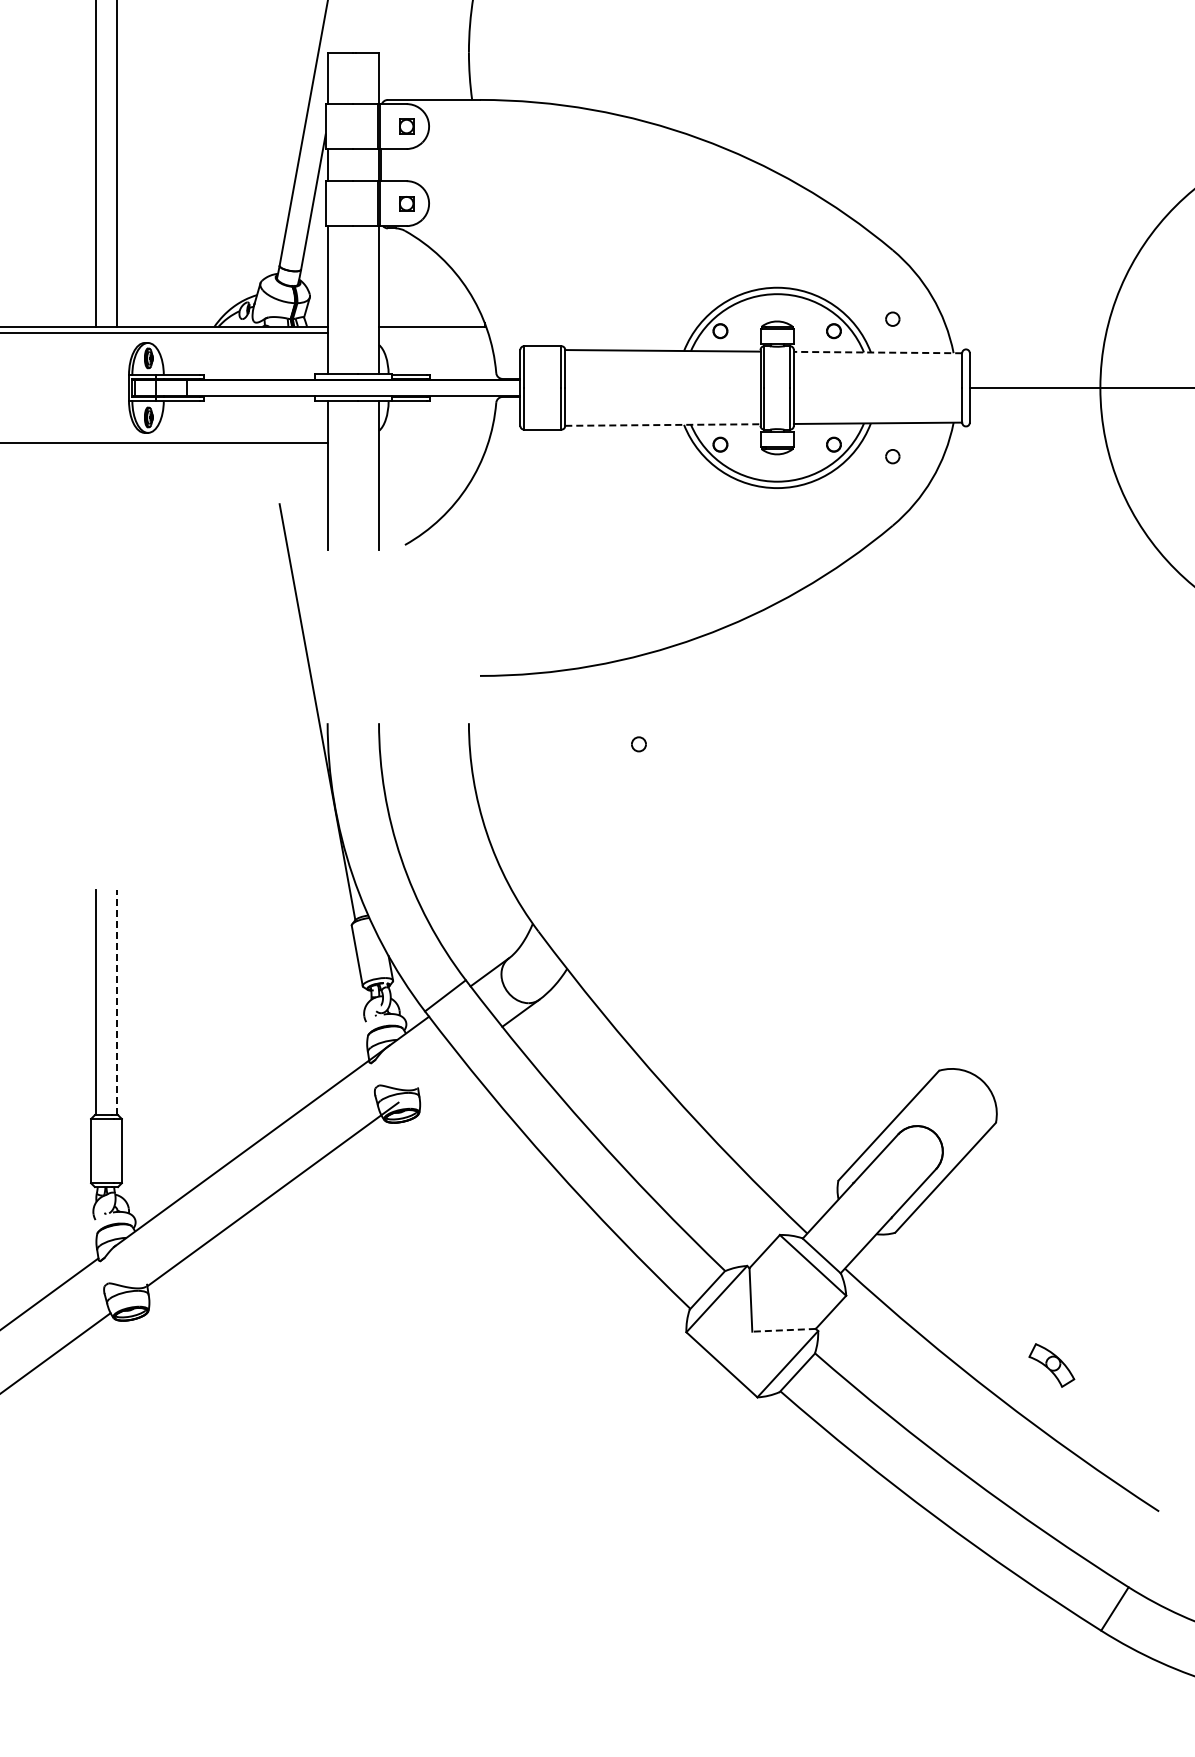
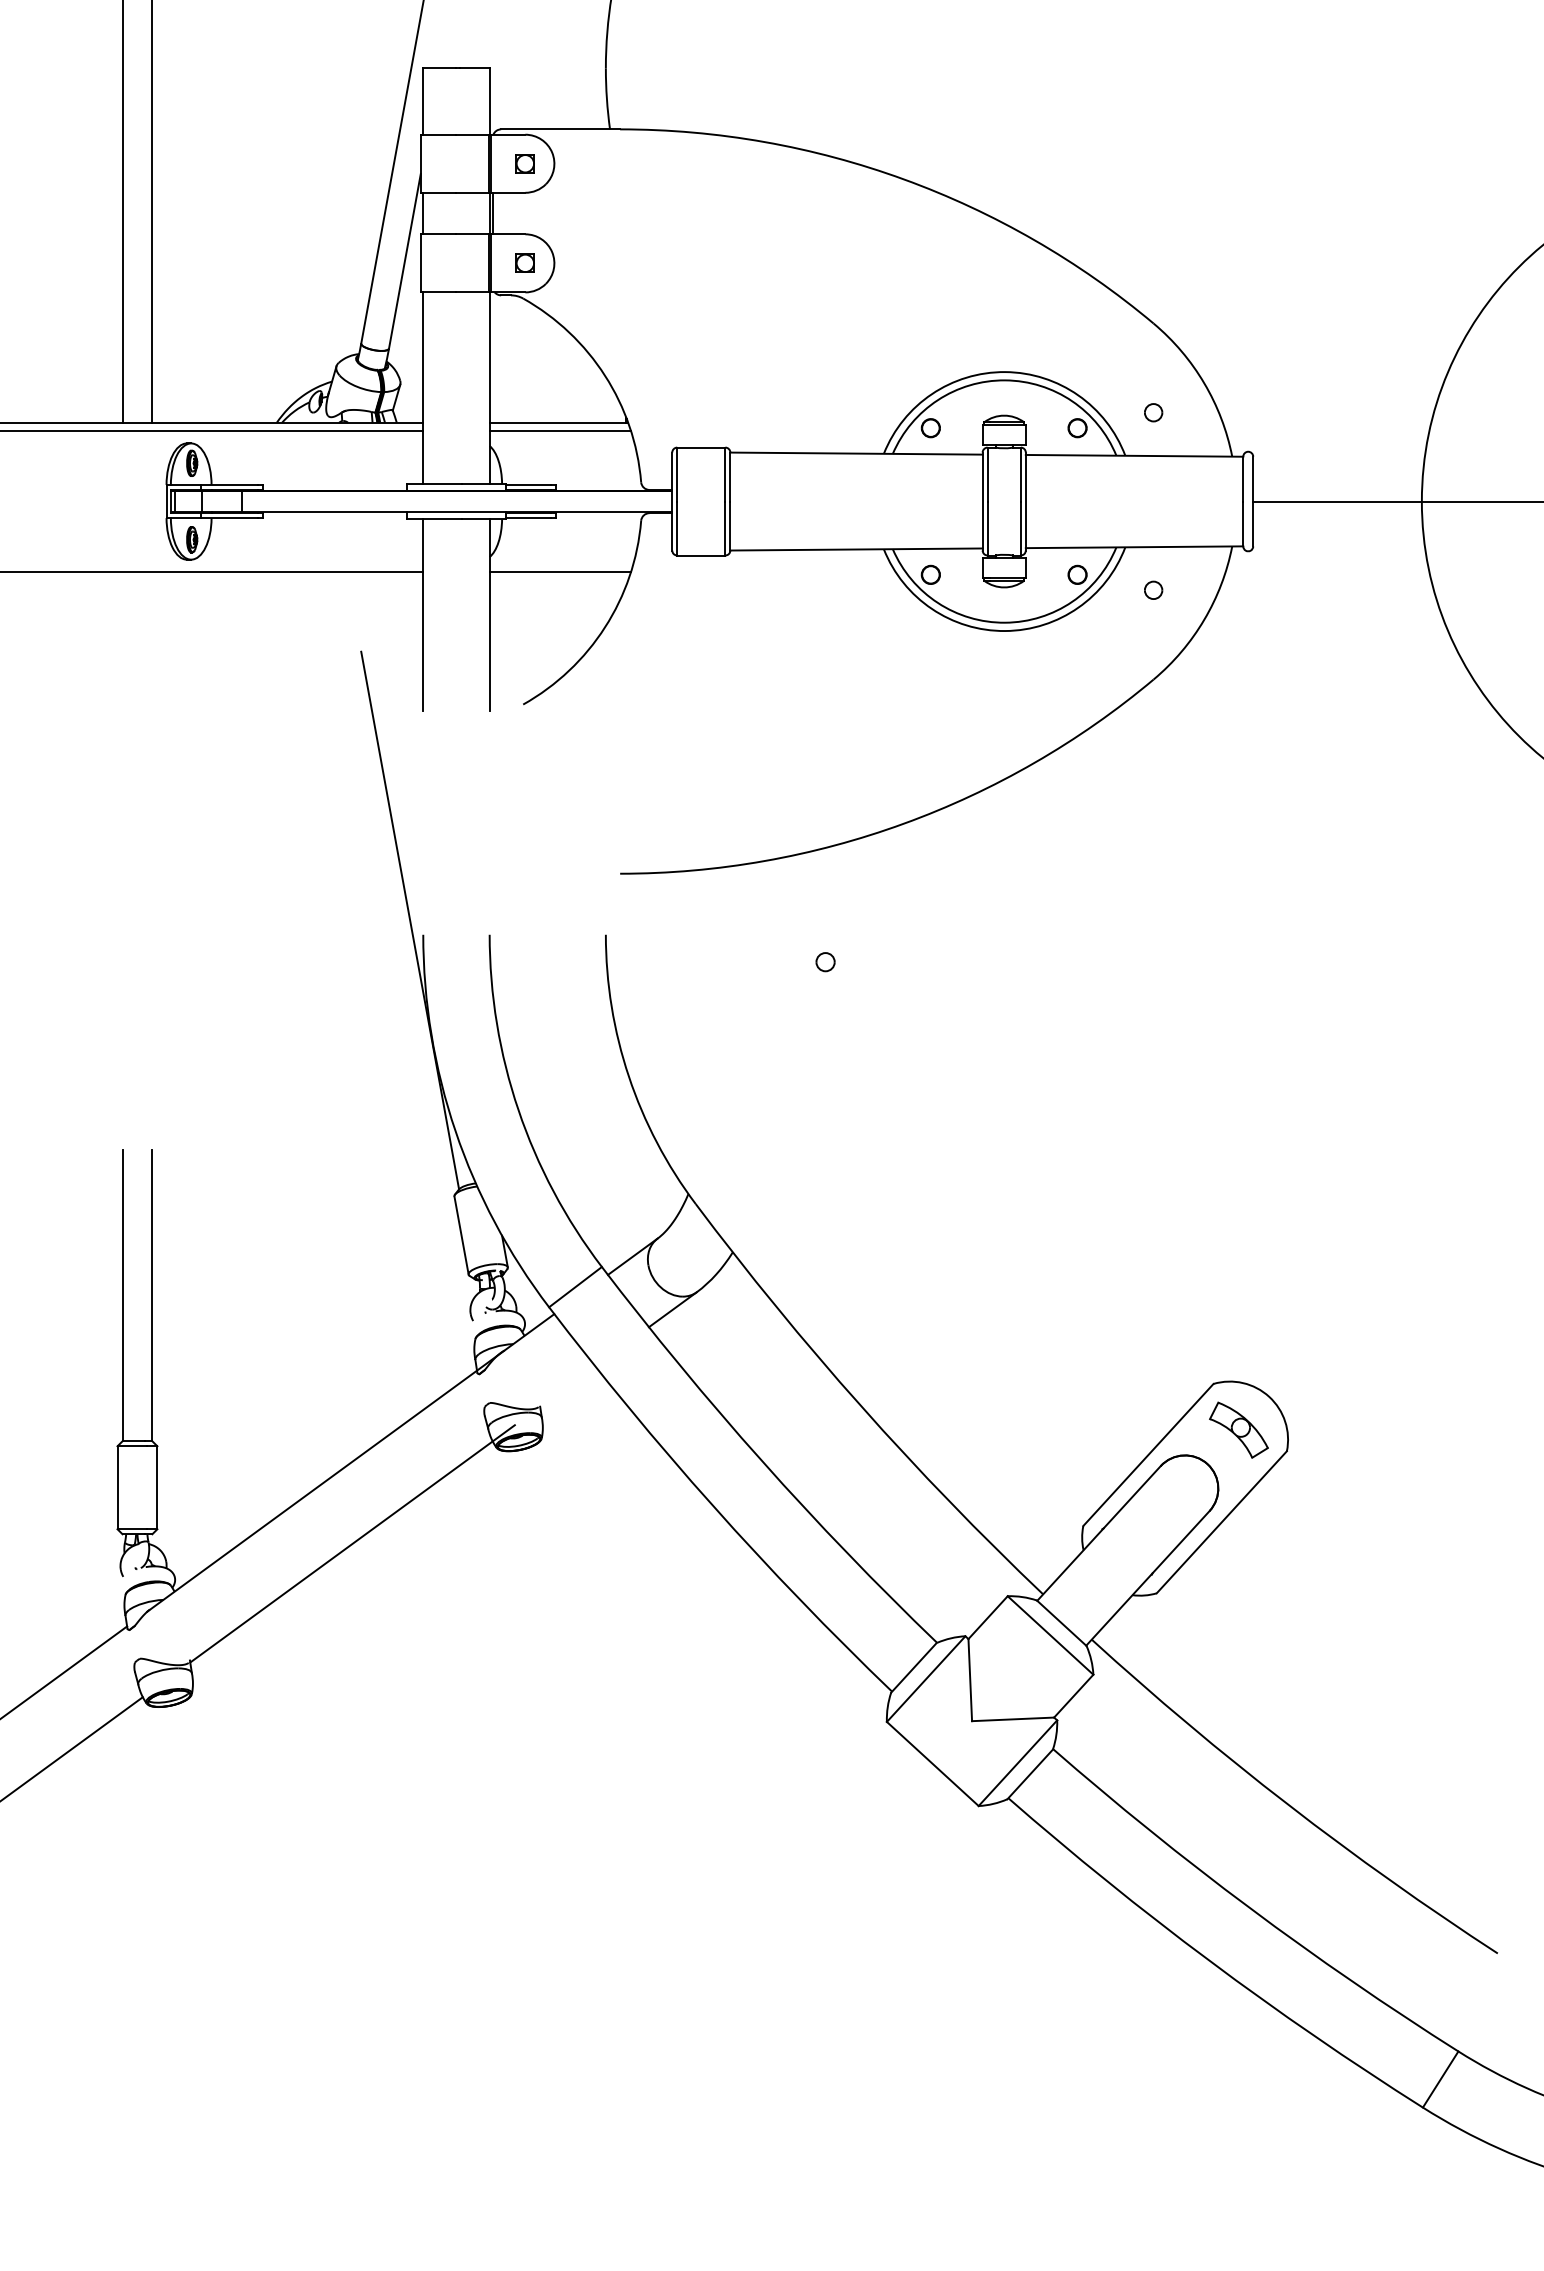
line: (433, 333) -> (560, 431), added
line: (877, 352) -> (1133, 455), dashed -> solid
line: (662, 425) -> (855, 550), dashed -> solid
line: (433, 442) -> (560, 572), added
line: (117, 1002) -> (151, 1295), dashed -> solid
line: (784, 1330) -> (1013, 1719), dashed -> solid
part: (1051, 1365) -> (1238, 1430), moved

